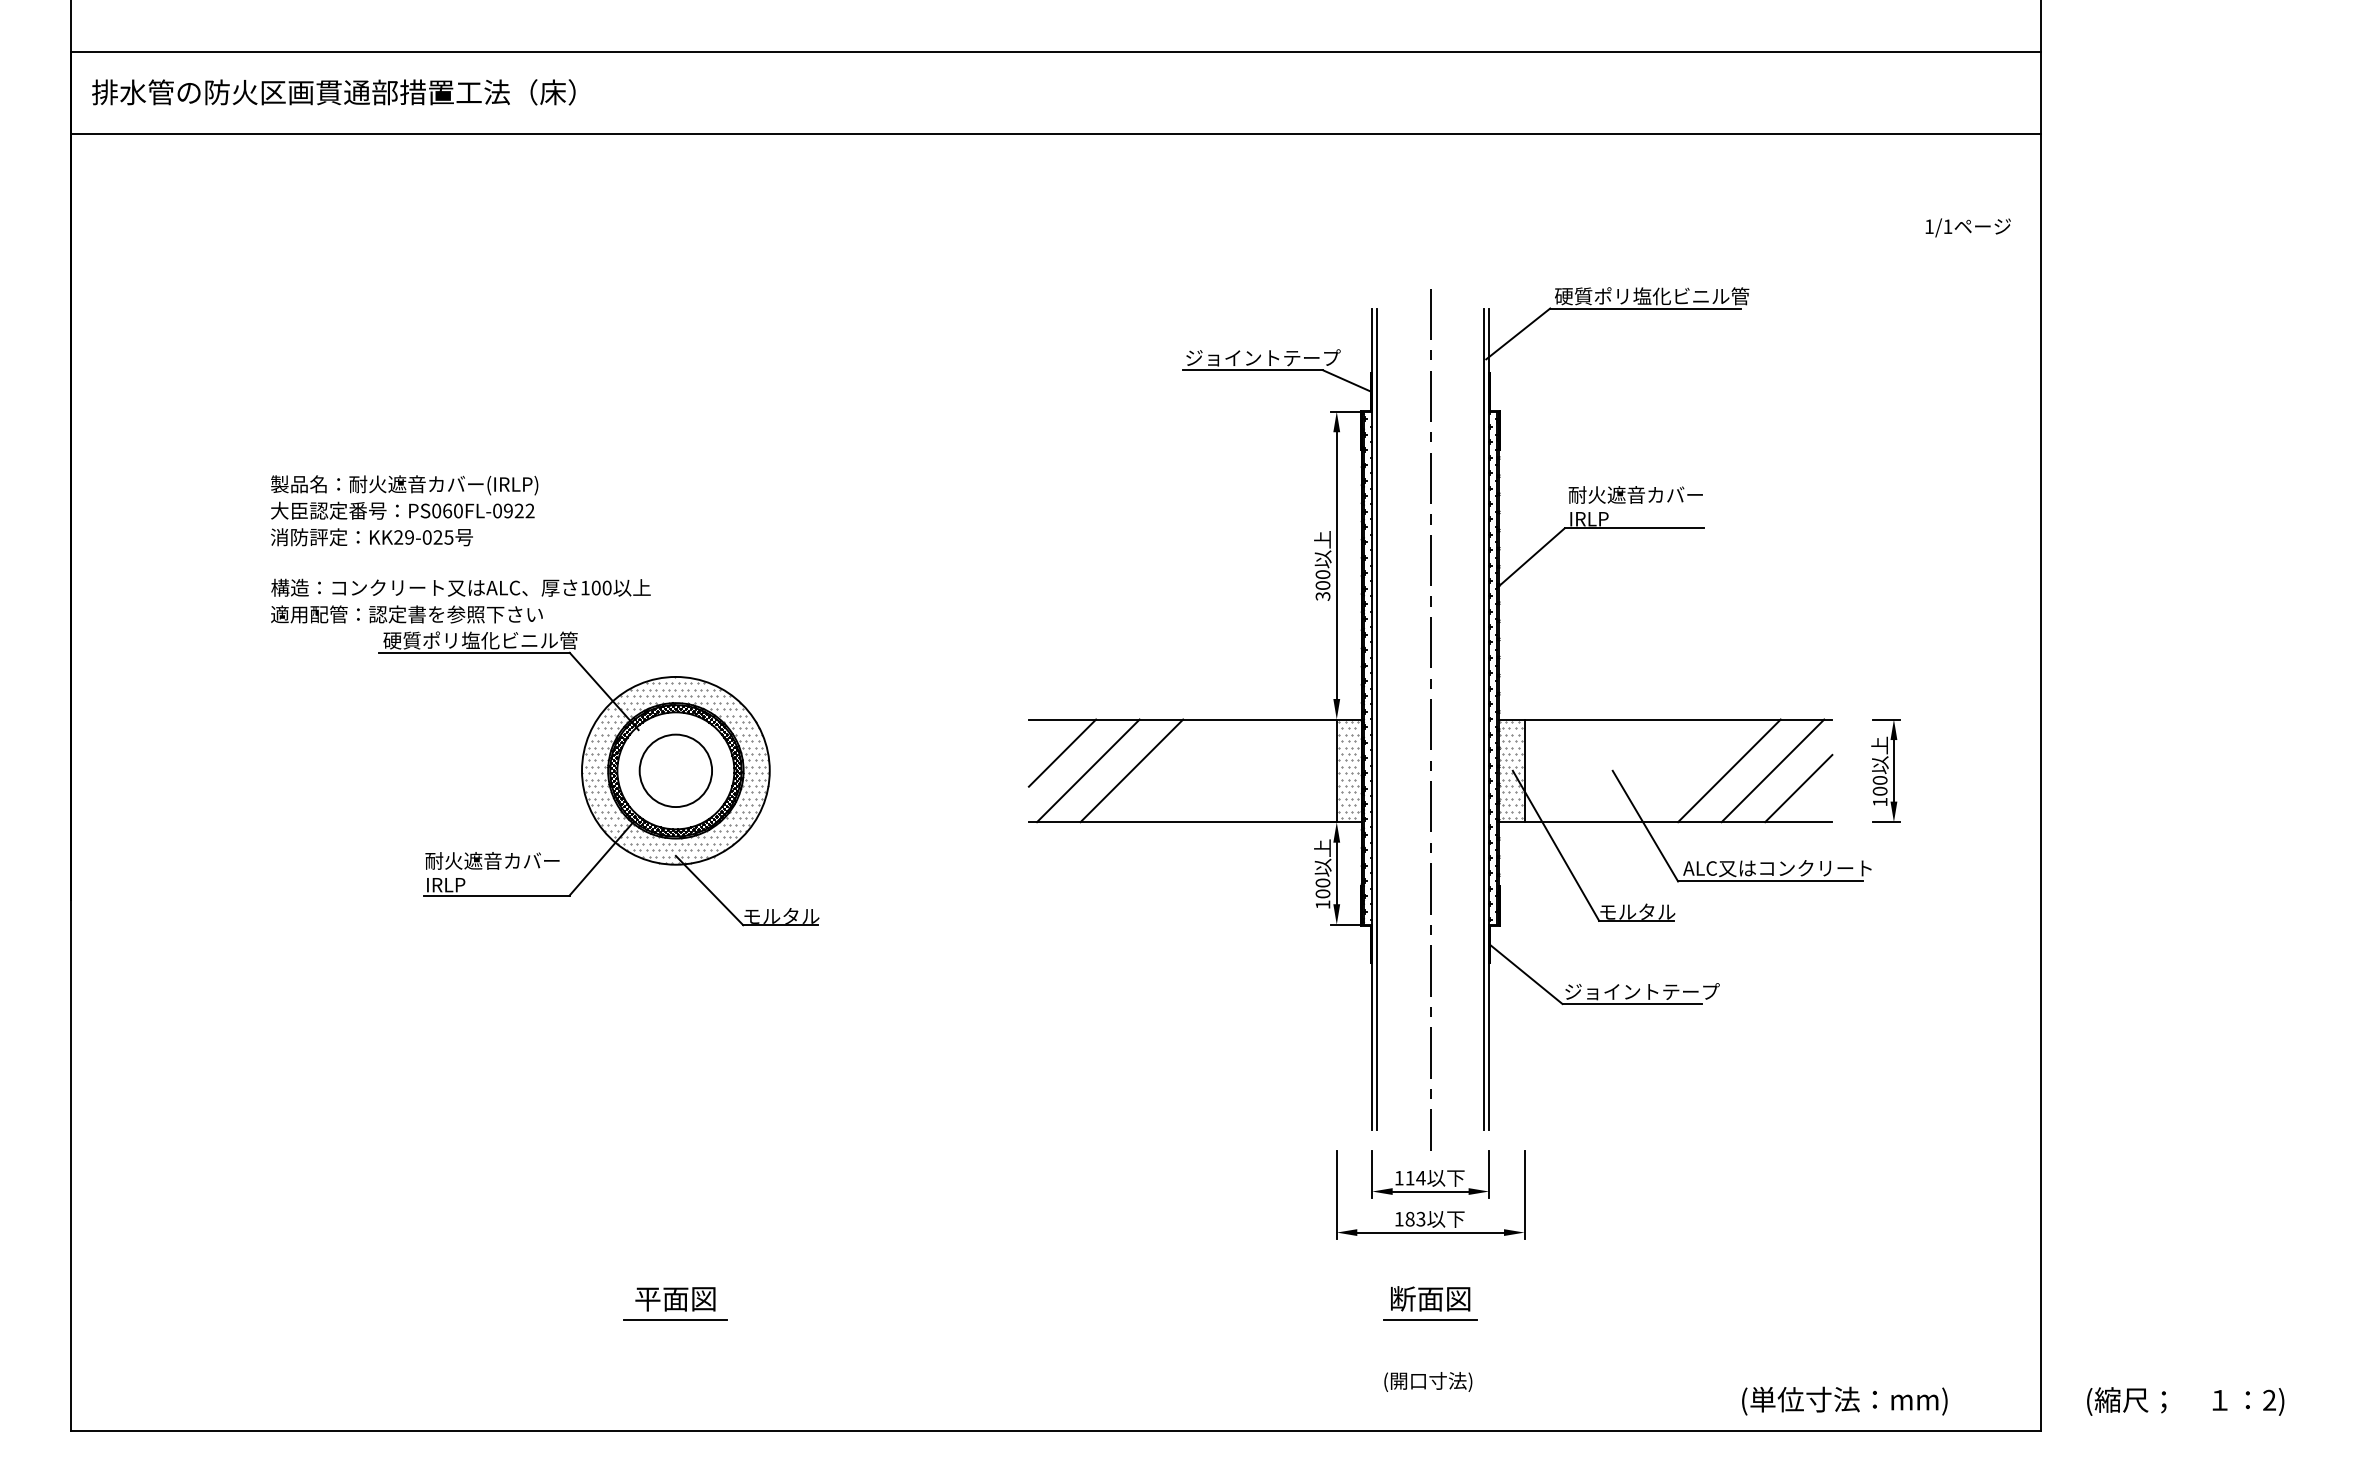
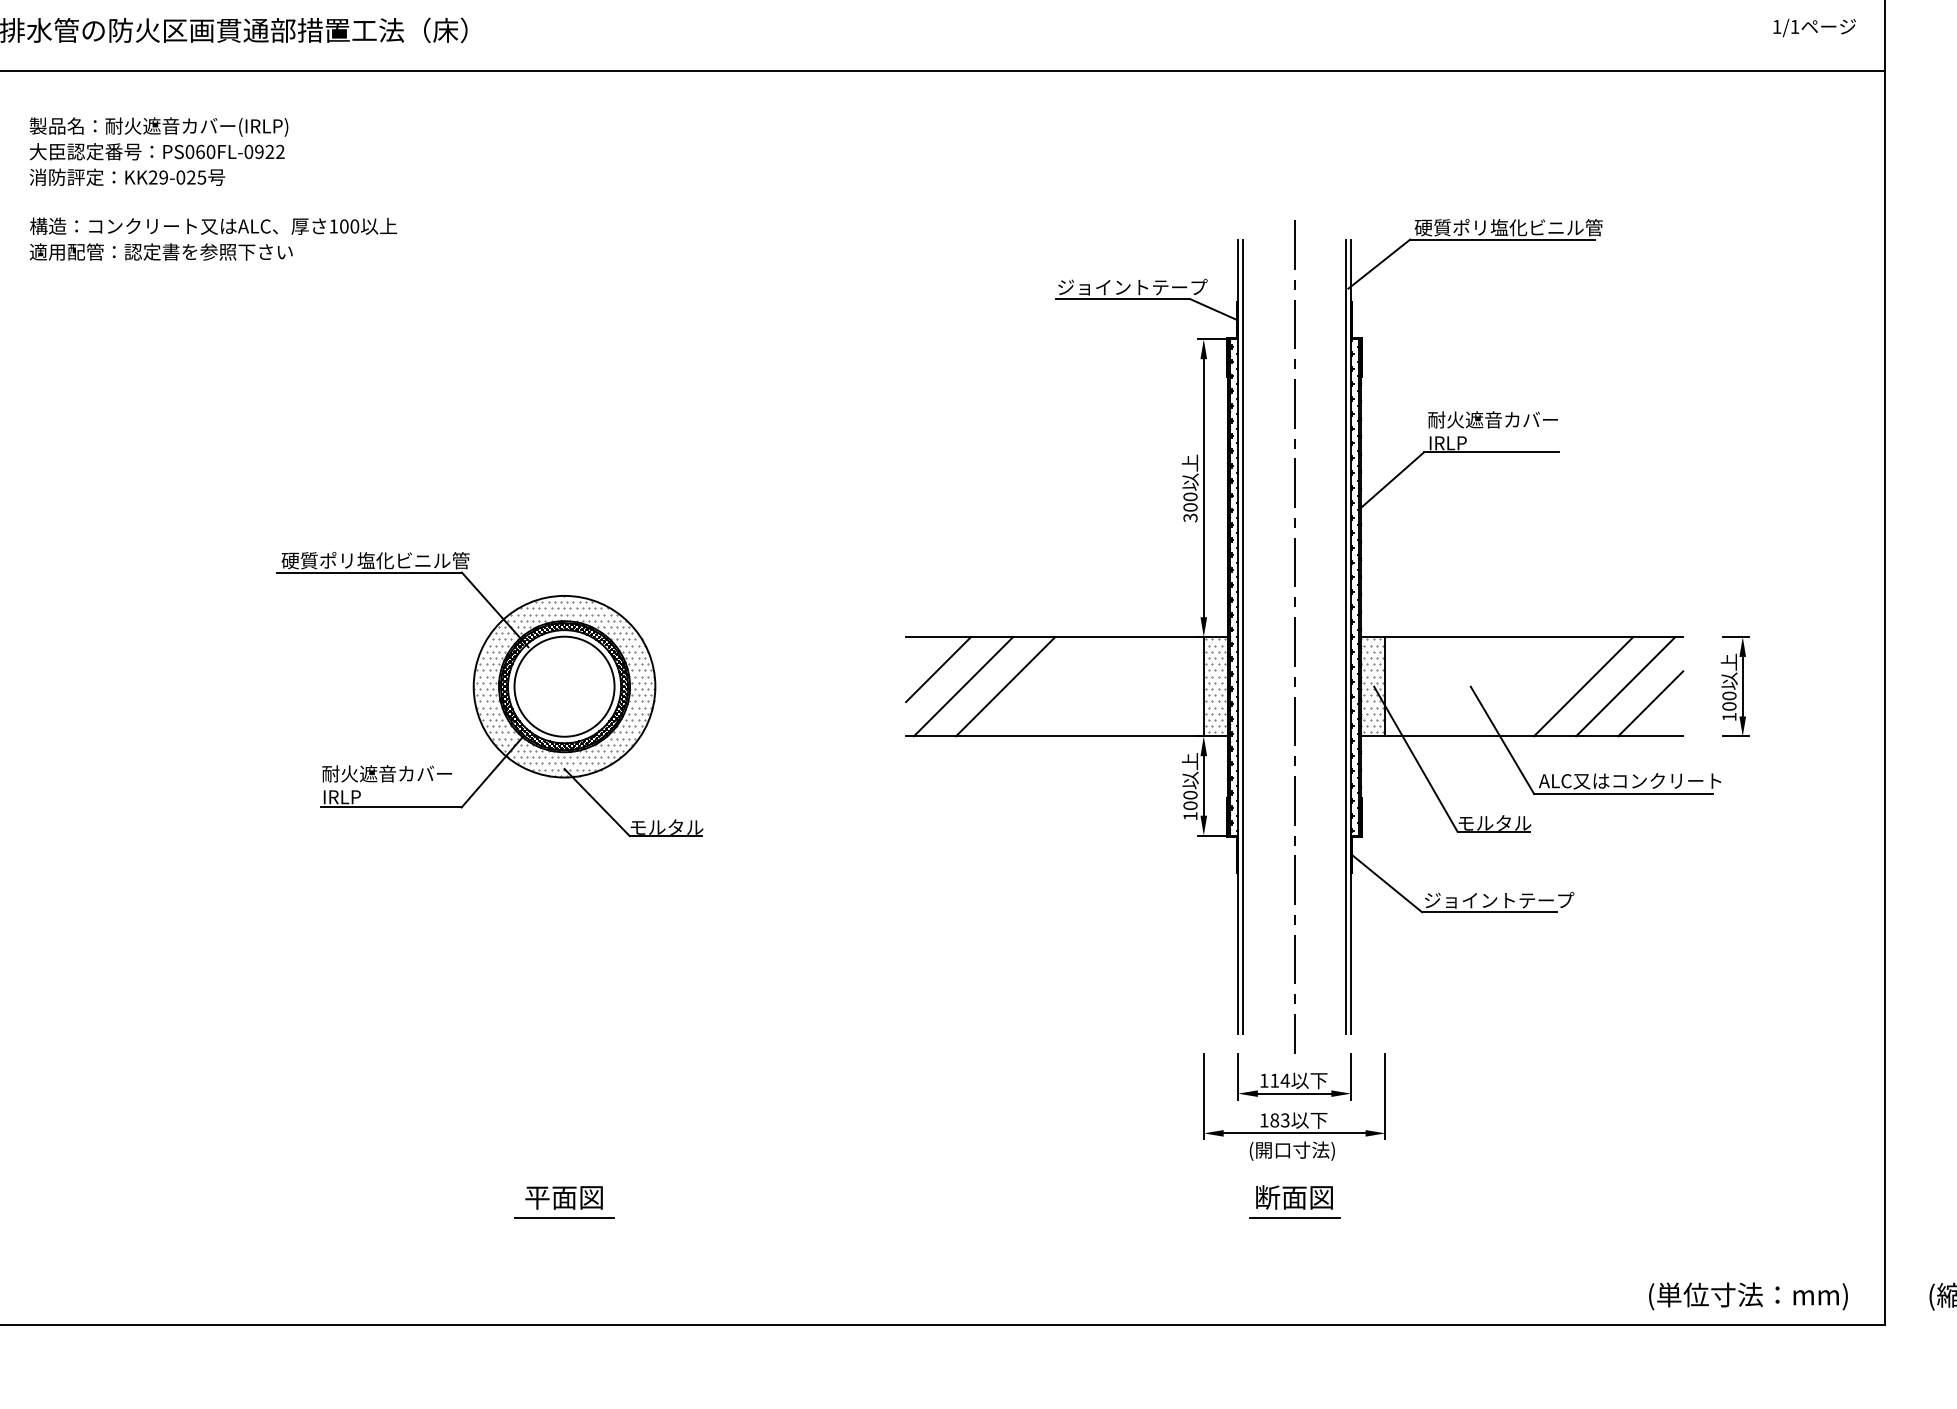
text: (1967, 227) -> (1813, 27), moved
text: (460, 549) -> (213, 189), moved
circle: (675, 770) -> (564, 686), size x1.43
text: (1428, 1381) -> (1292, 1150), moved
text: (1844, 1400) -> (1748, 1295), moved

